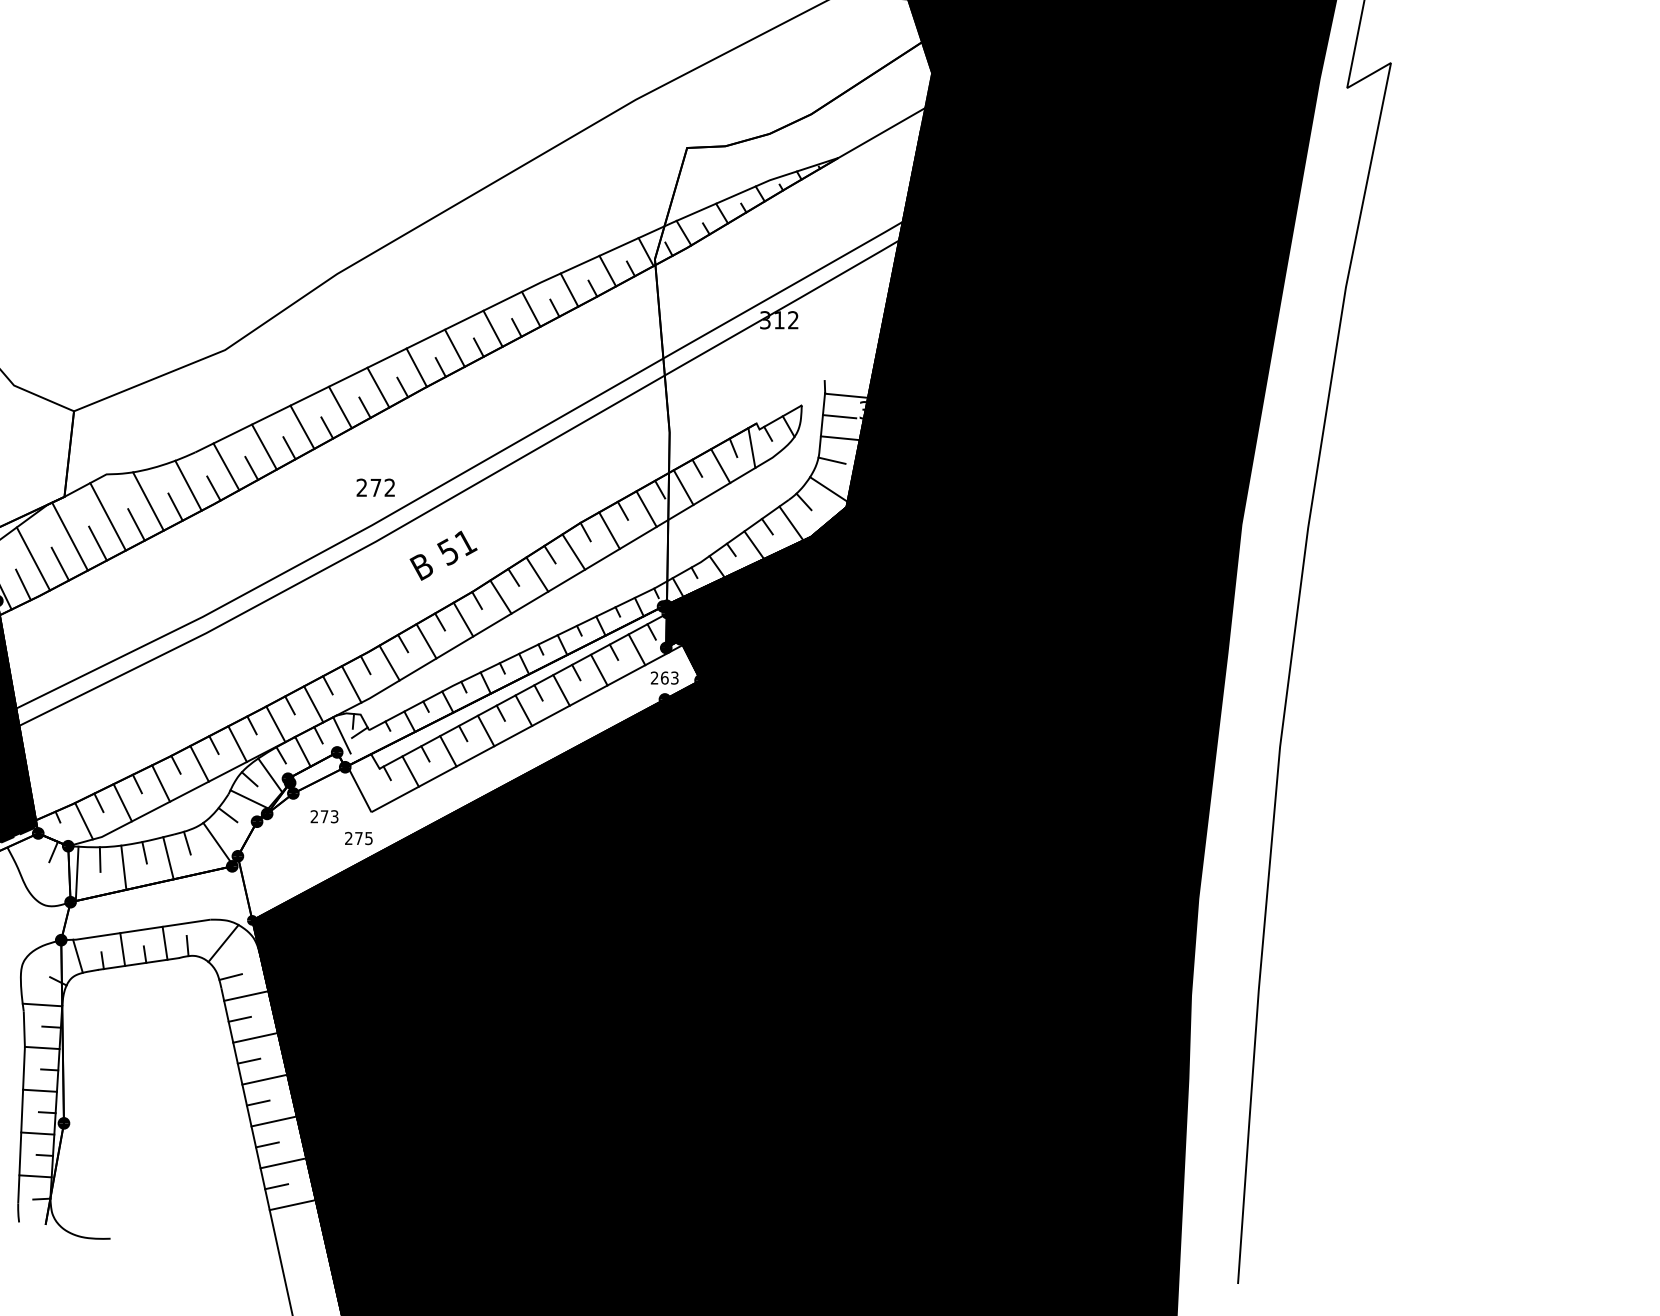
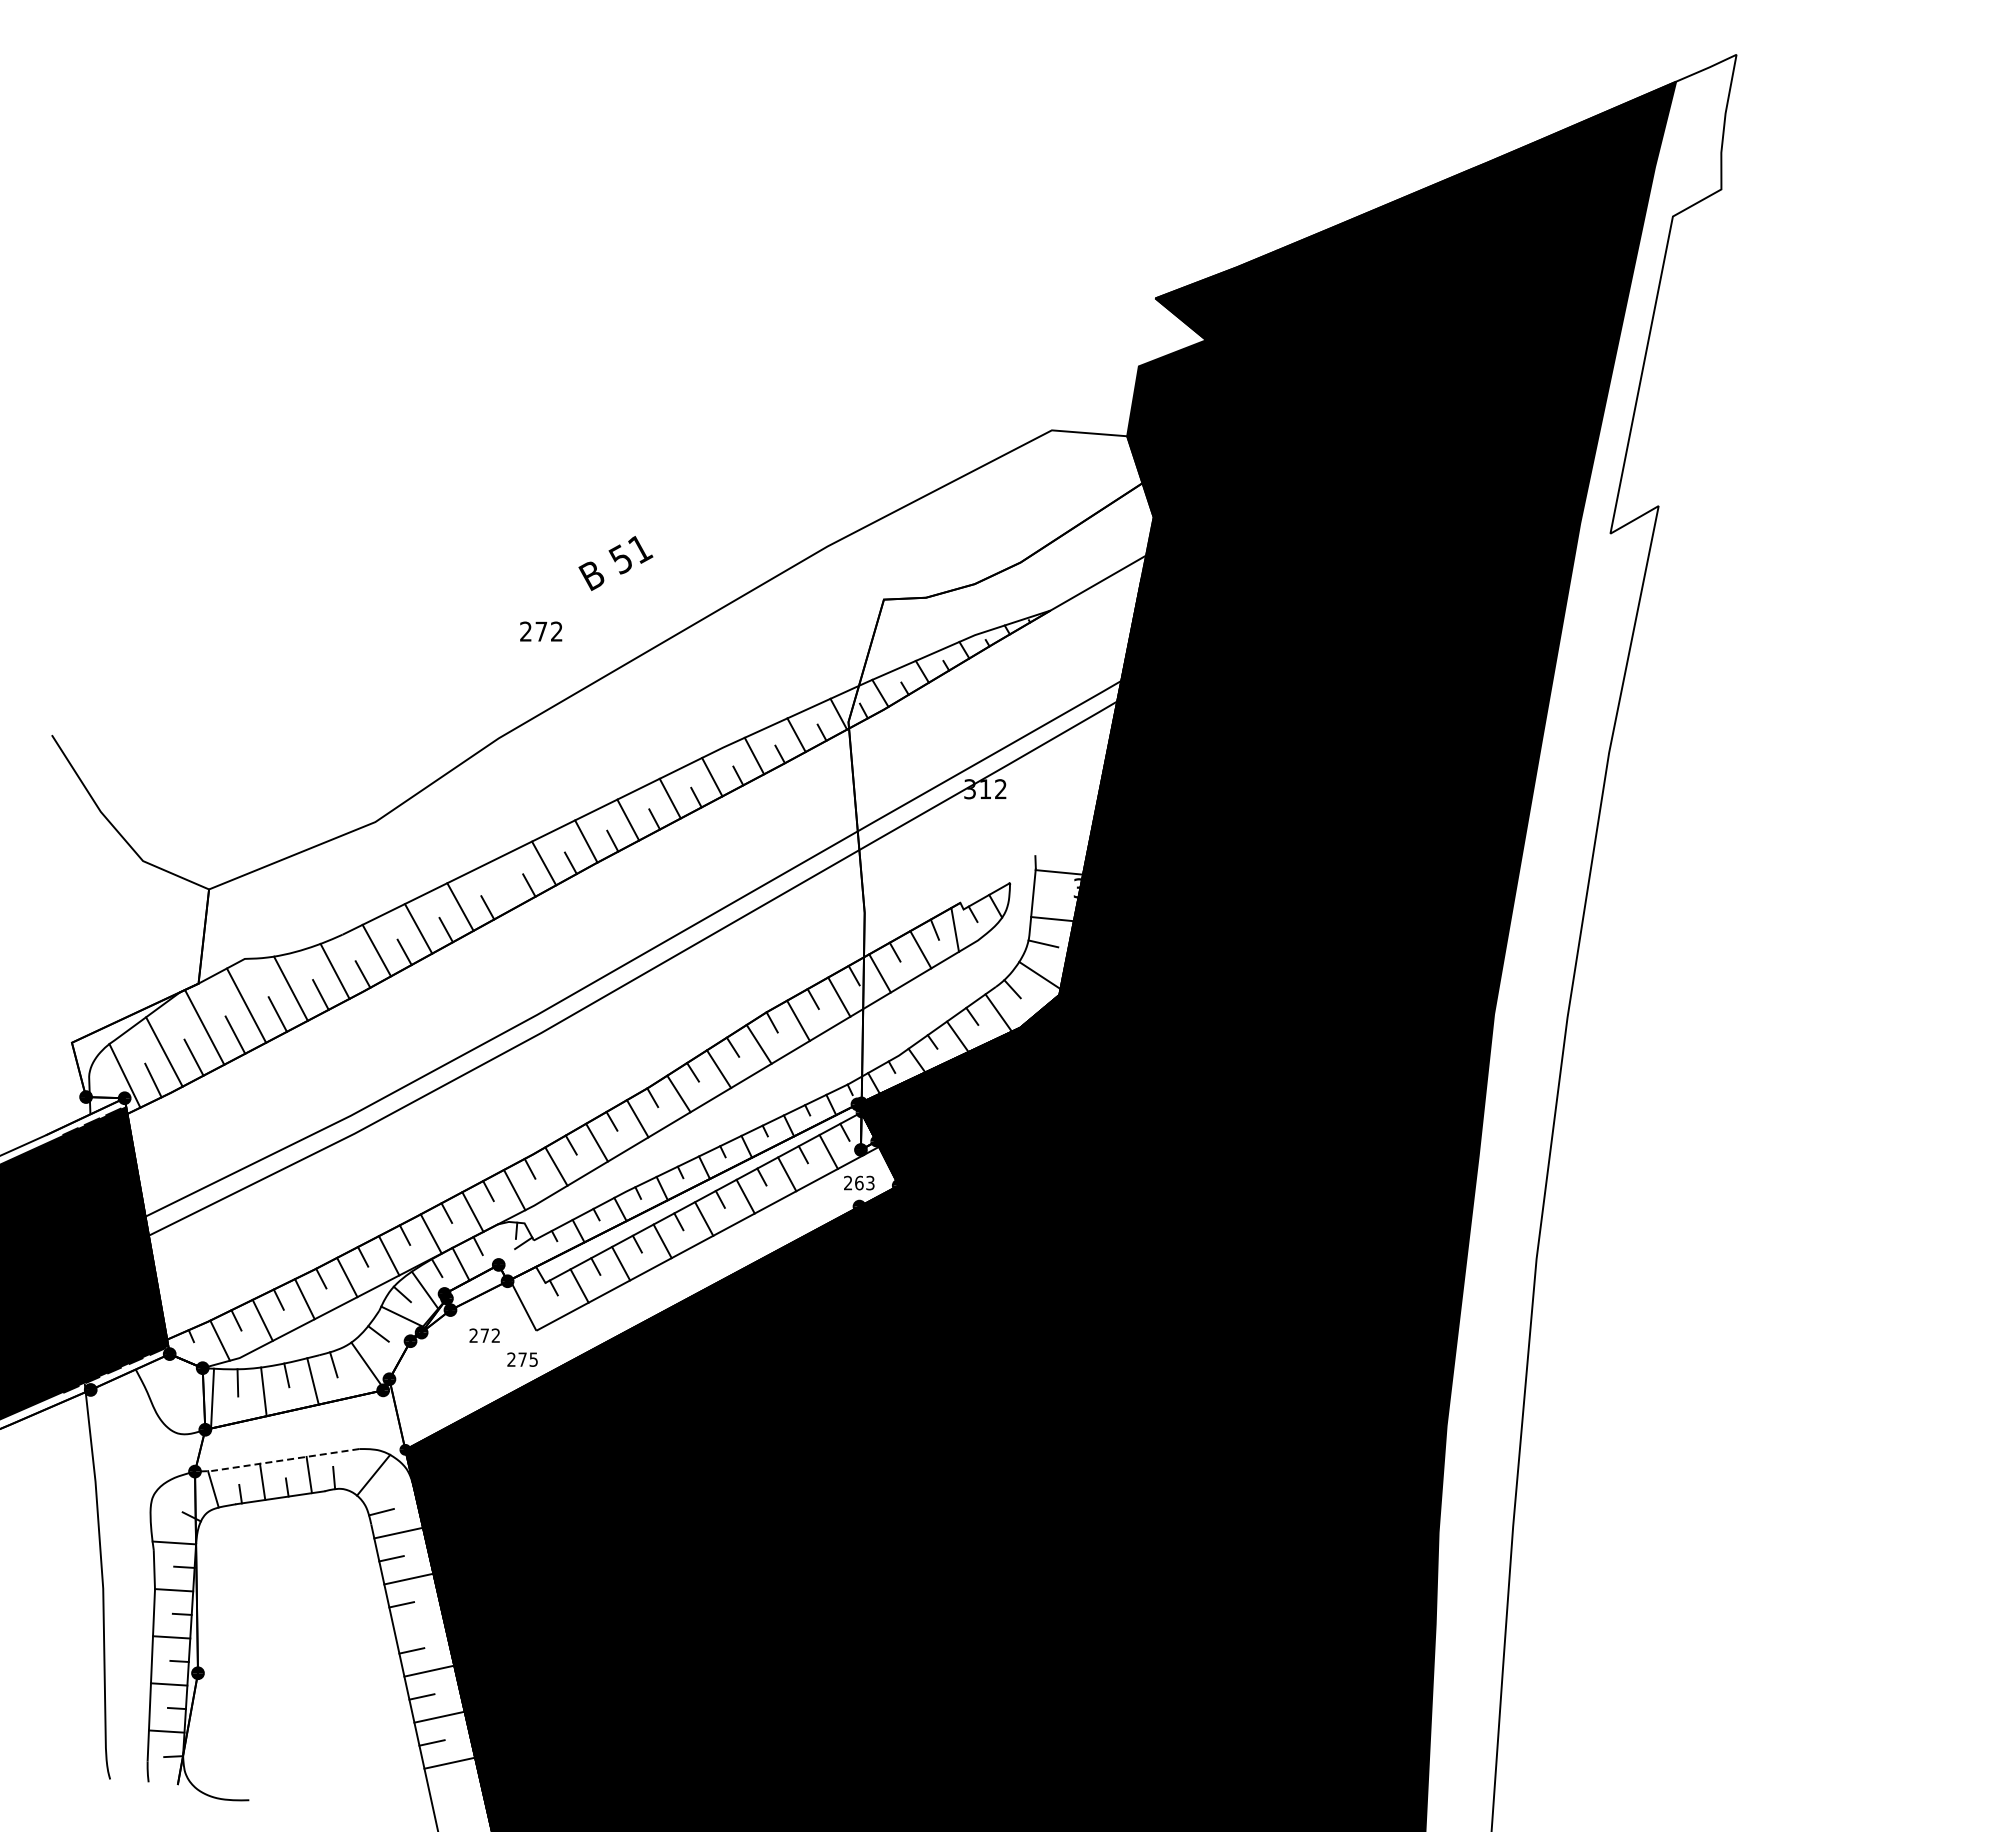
line: (339, 407) -> (501, 885), removed
line: (839, 416) -> (1051, 895), removed
text: (376, 487) -> (541, 631), moved
text: (443, 555) -> (615, 563), moved
fill: (673, 630) -> (868, 1130), removed
line: (341, 735) -> (503, 1246), removed
text: (334, 816) -> (495, 1335), 273 -> 272
line: (53, 851) -> (186, 1374), removed
line: (135, 931) -> (276, 1461), solid -> dashed
line: (264, 1079) -> (418, 1624), removed

